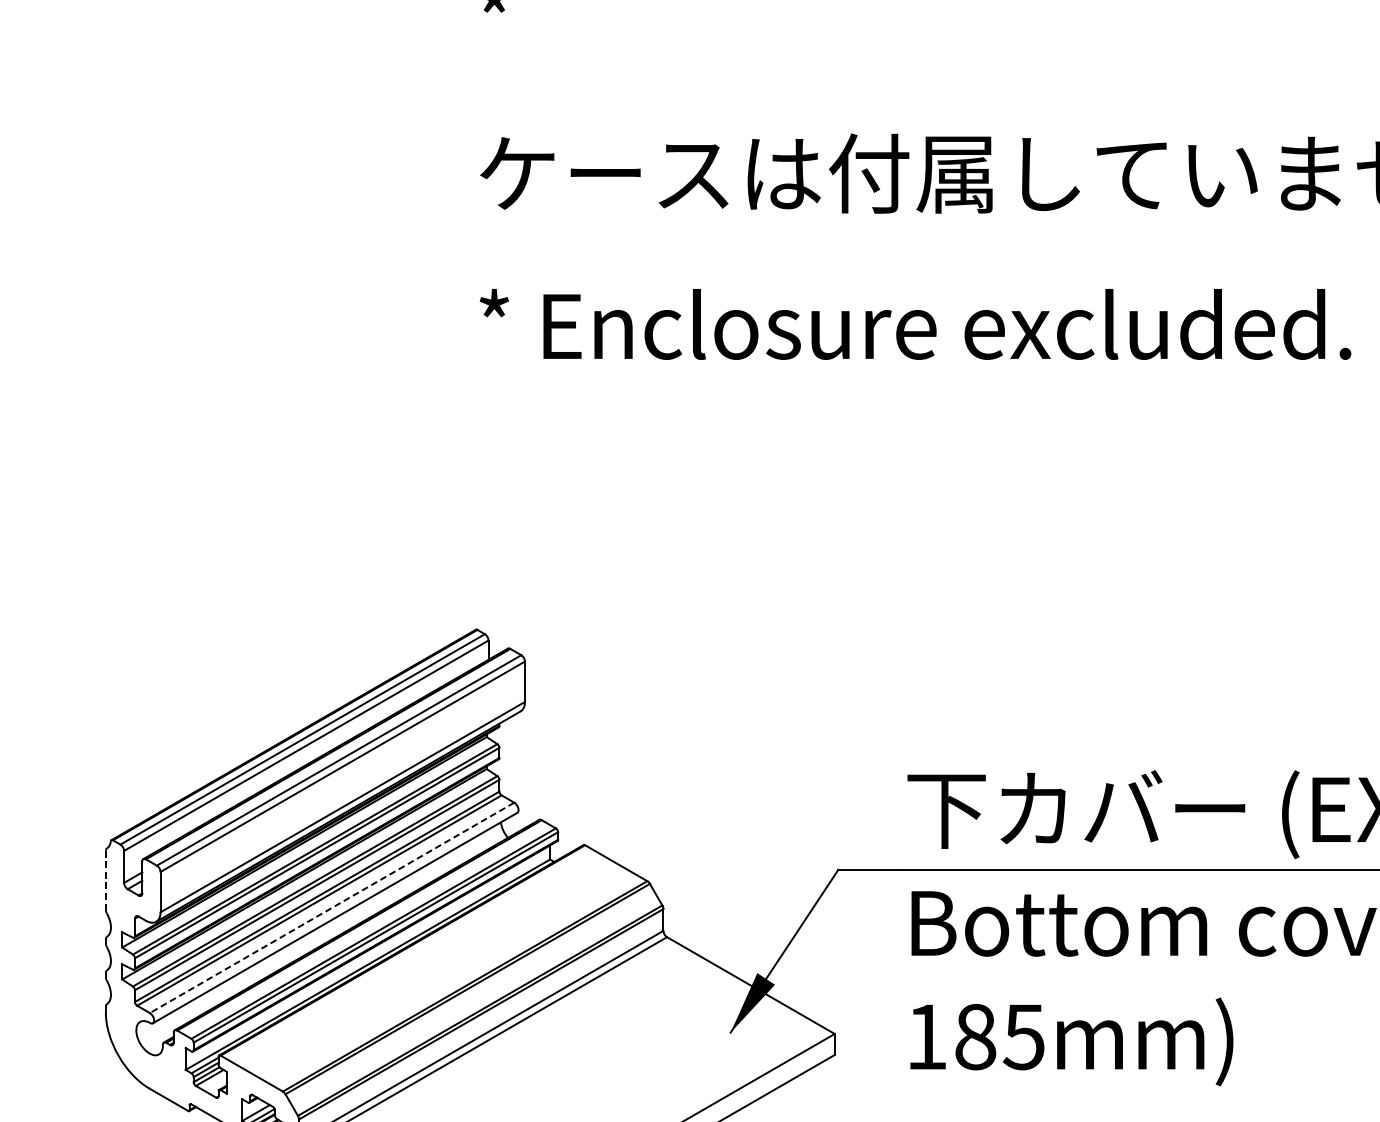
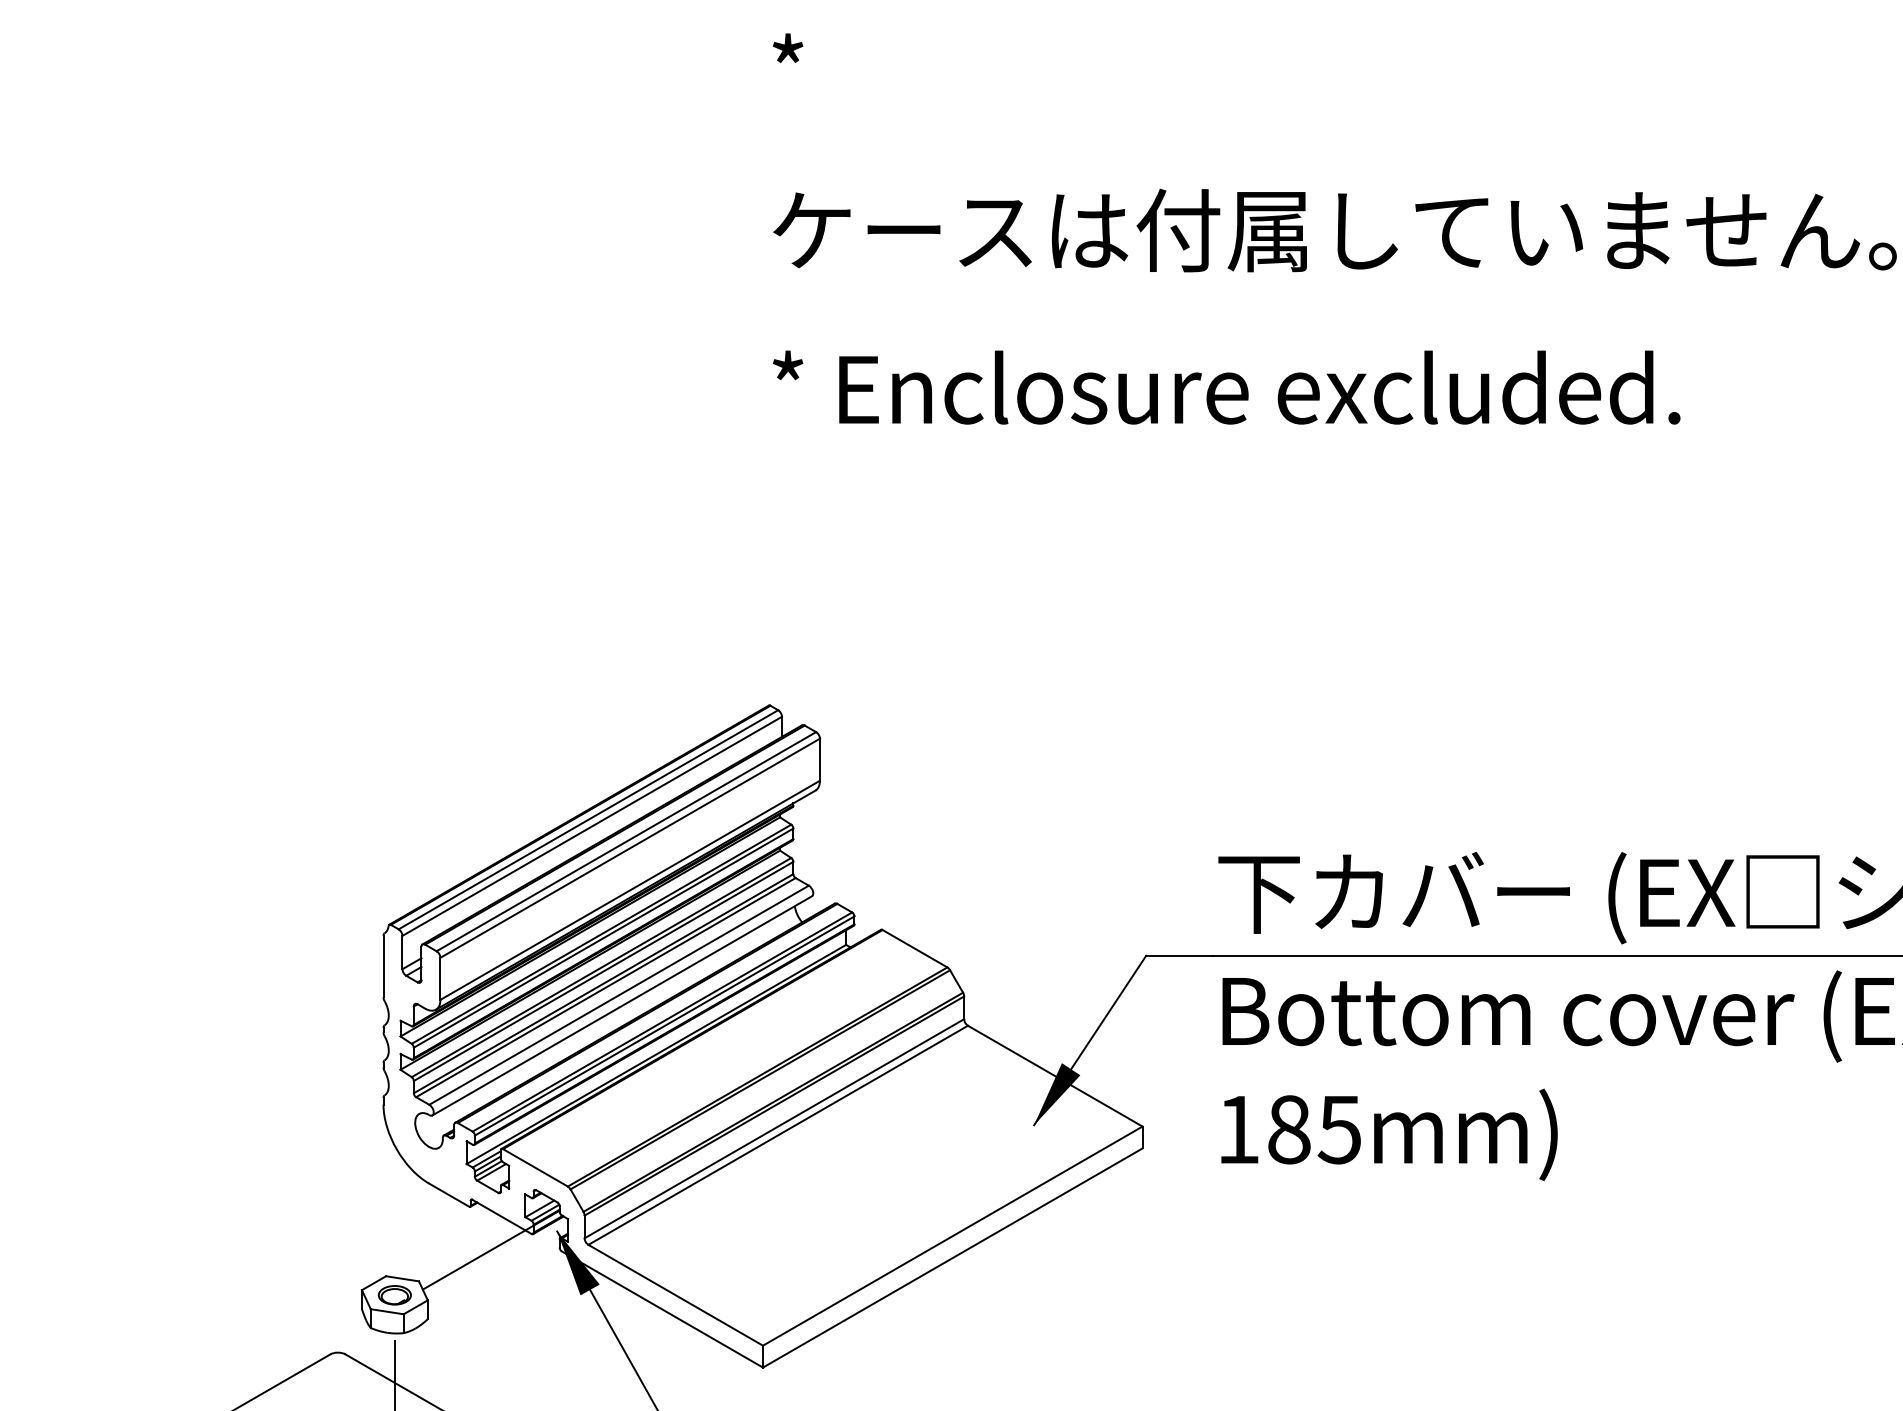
line: (105, 880) -> (383, 966), dashed -> solid
line: (331, 908) -> (618, 995), dashed -> solid

